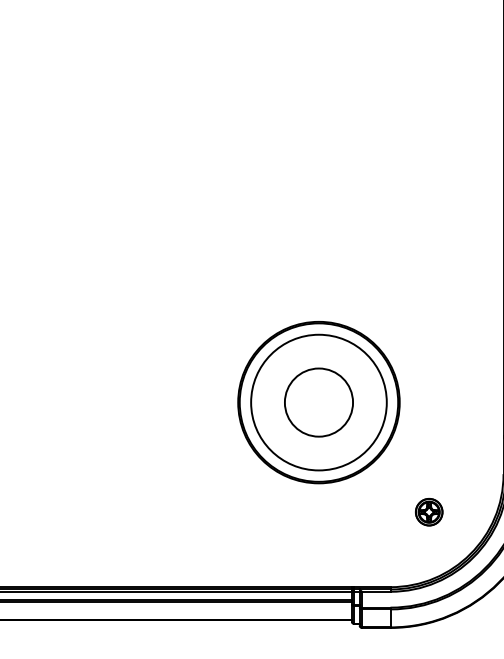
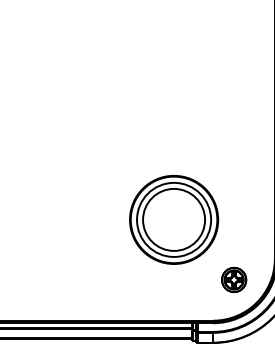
circle: (319, 401) -> (174, 219), size x1.67
part: (429, 511) -> (234, 279), size x1.67

